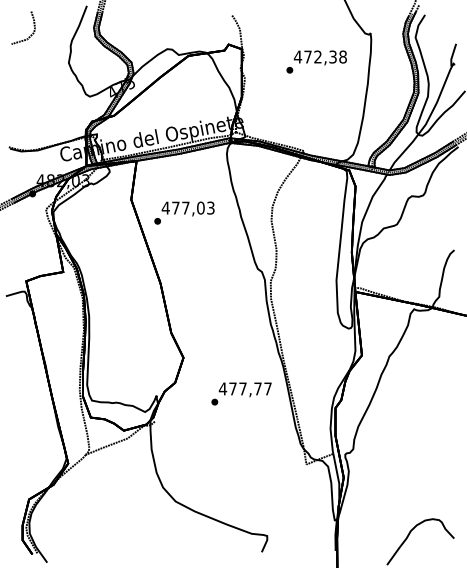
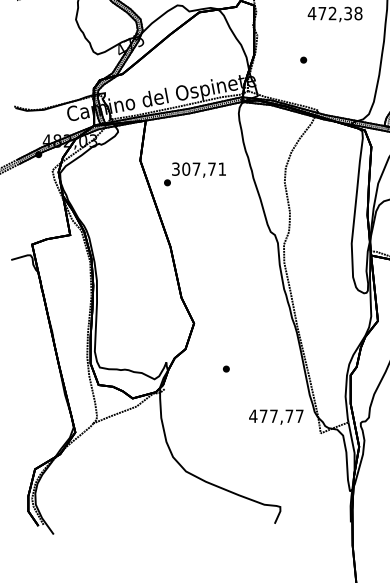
part: (289, 69) -> (303, 59), moved
text: (187, 207) -> (198, 168), 477,03 -> 307,71
text: (244, 389) -> (275, 416), moved

